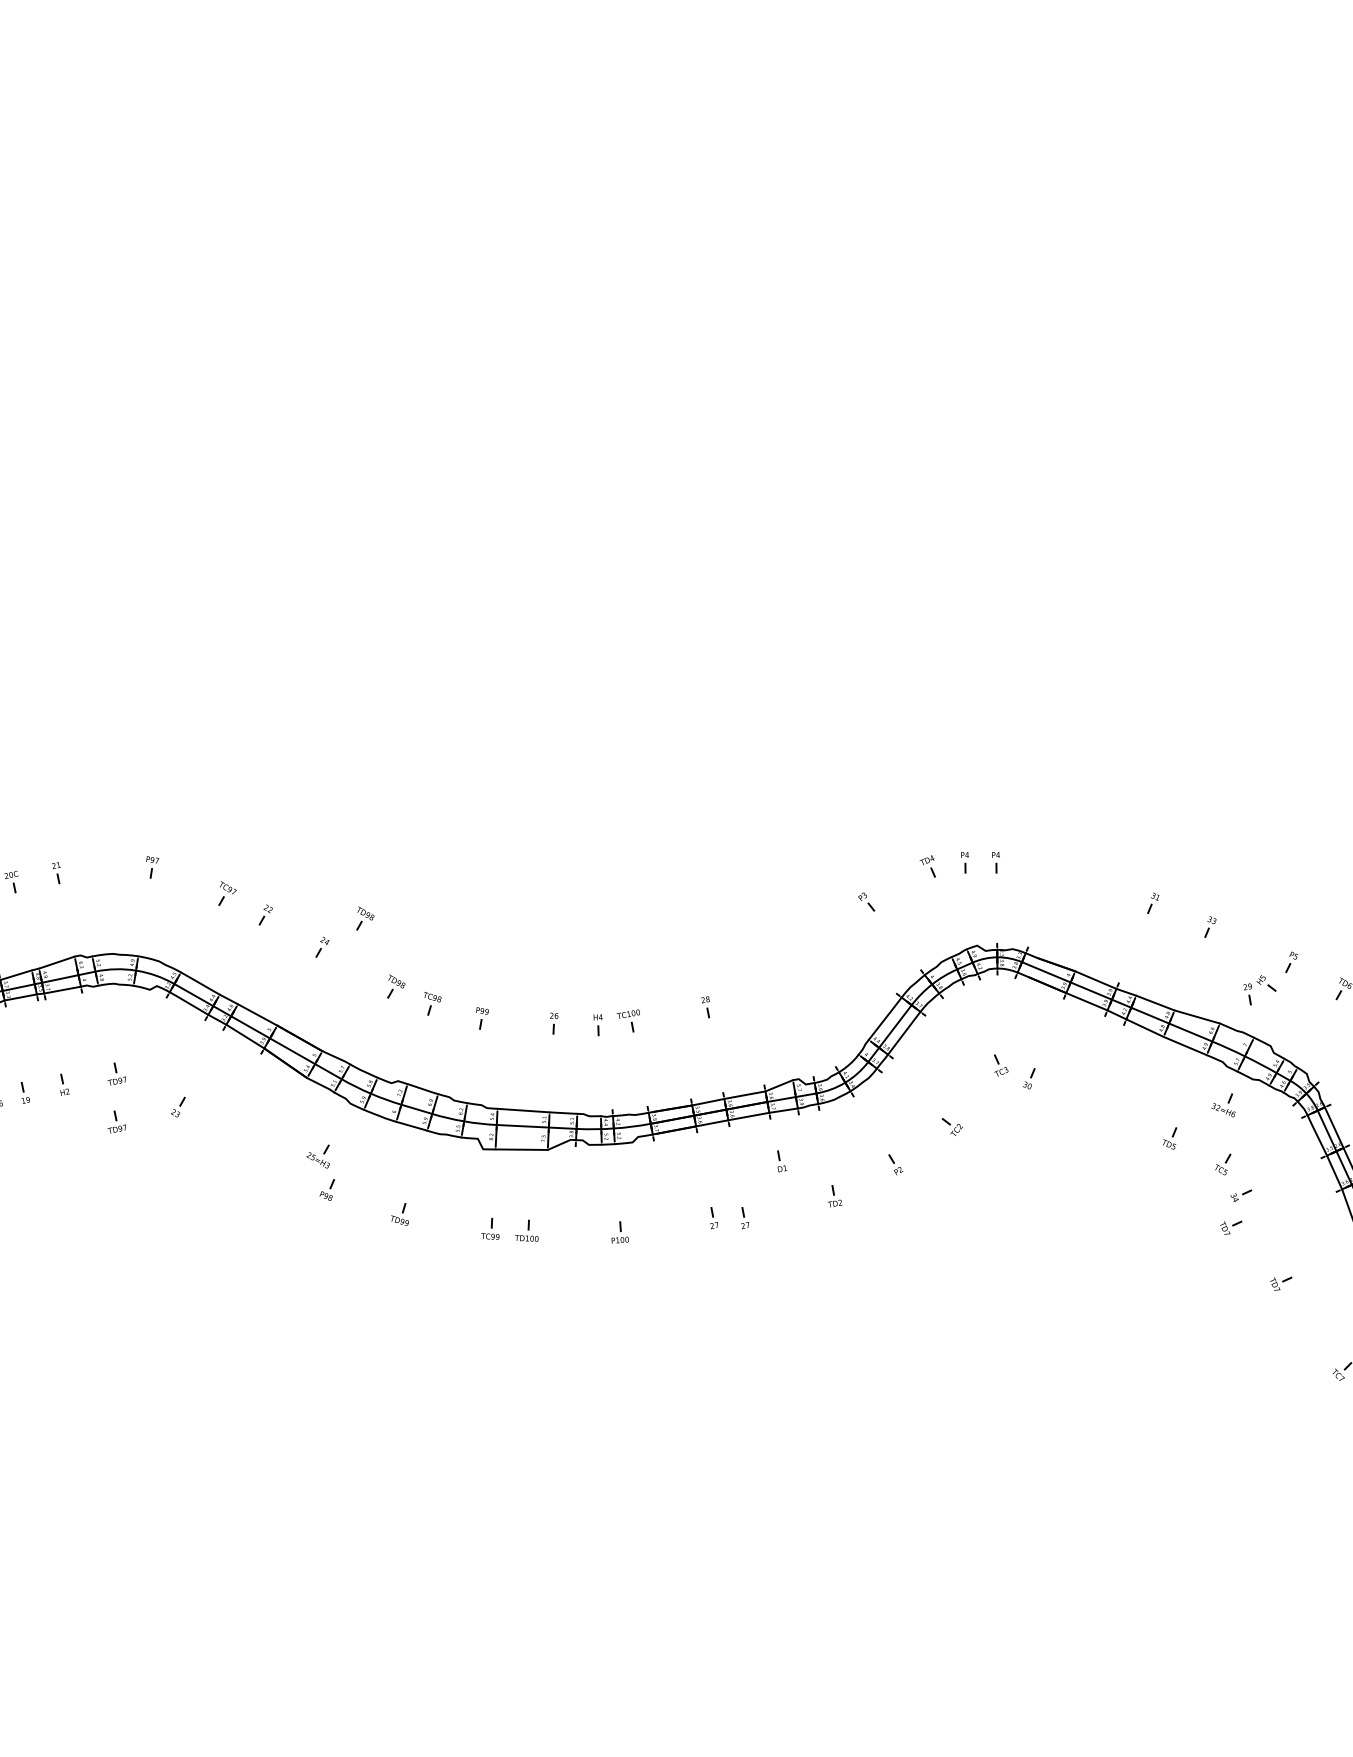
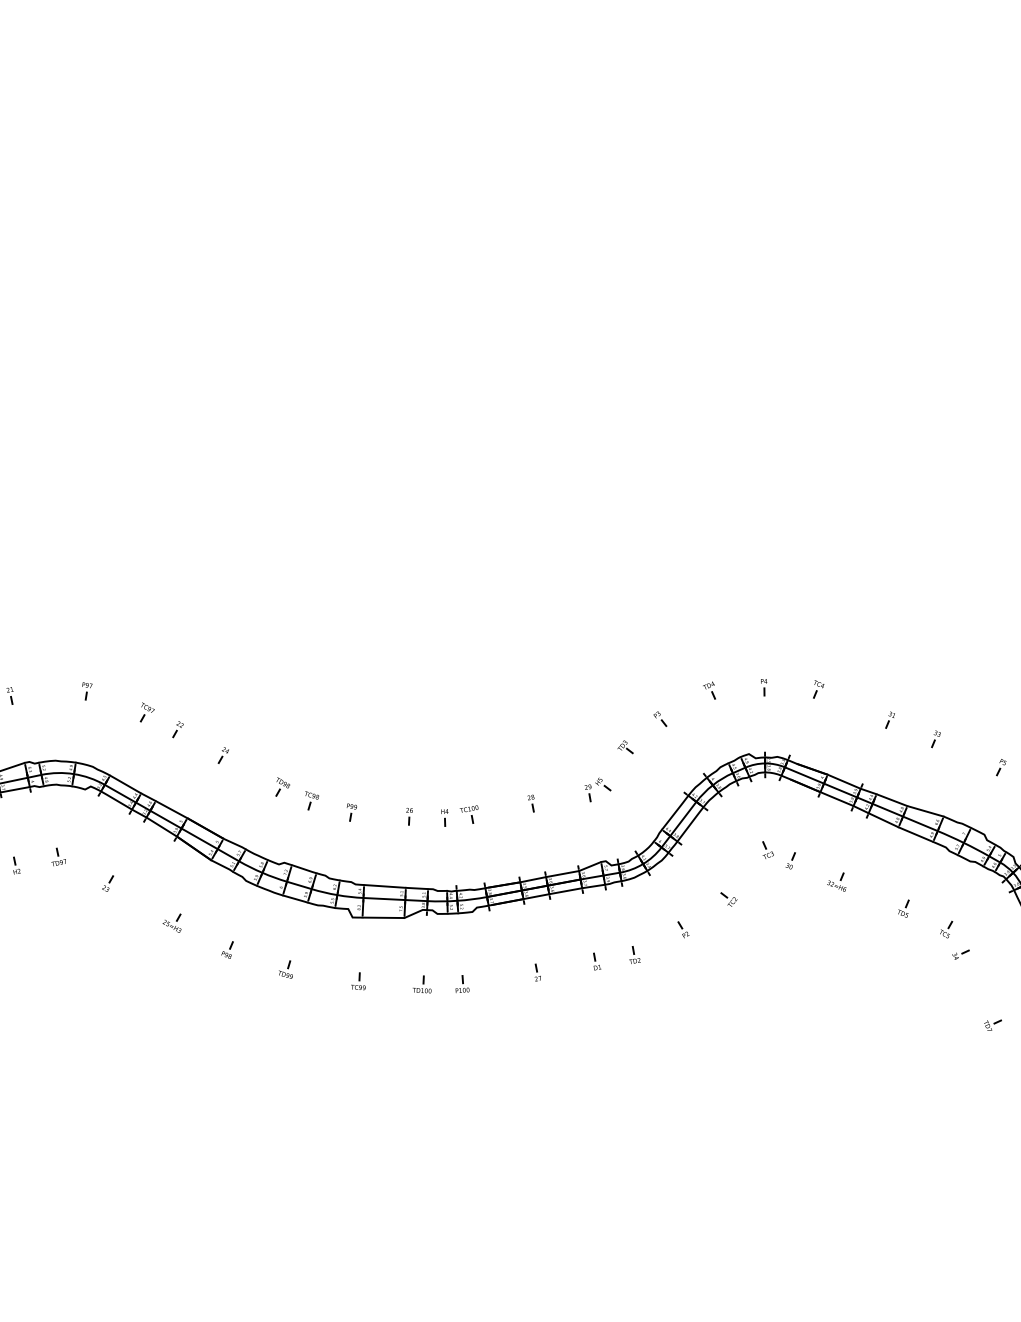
part: (964, 862) -> (738, 687), removed
part: (1063, 864) -> (818, 688), added
part: (365, 918) -> (258, 732), removed
part: (823, 936) -> (625, 746), added
part: (1260, 984) -> (598, 785), moved
part: (1223, 1105) -> (836, 882), moved
part: (116, 1121) -> (58, 895), removed
part: (317, 1156) -> (171, 923), moved
part: (782, 1161) -> (597, 961), moved
part: (744, 1218) -> (562, 973), removed
part: (1231, 1227) -> (953, 980), removed
part: (526, 1230) -> (421, 984), moved

